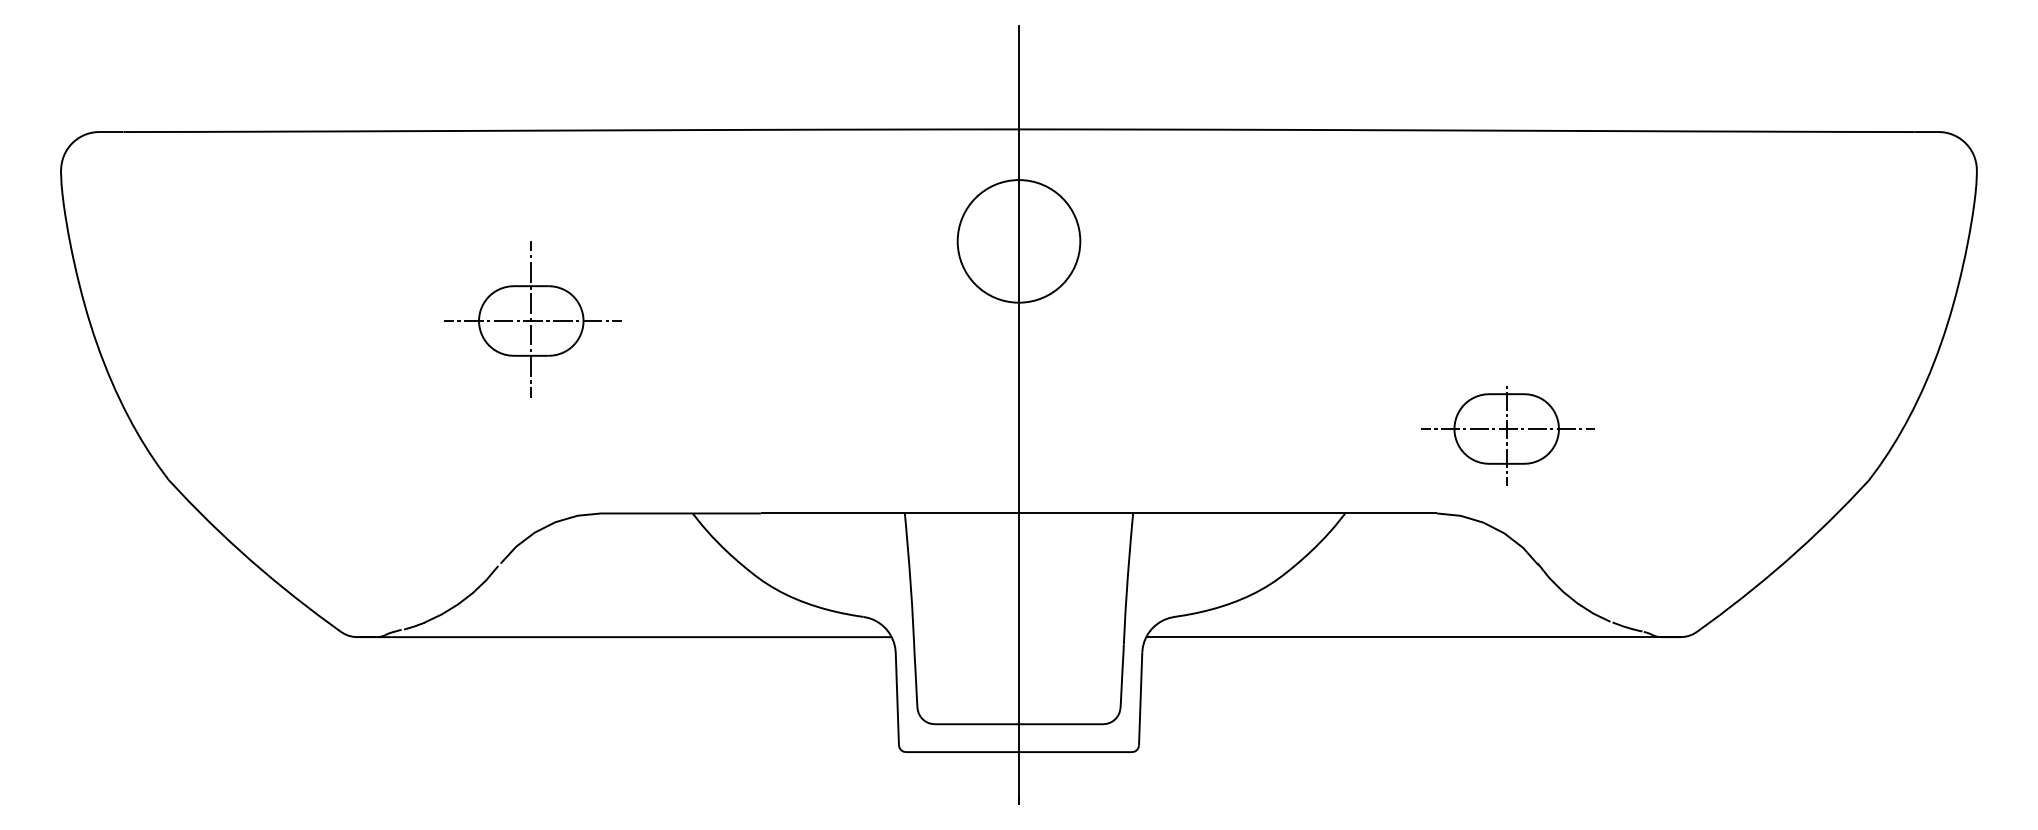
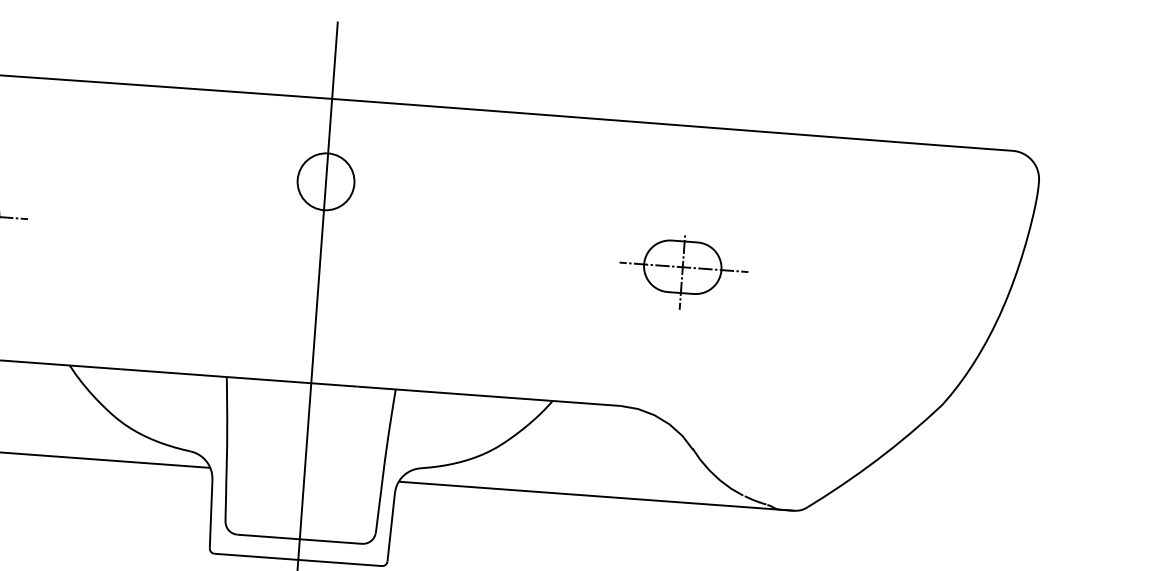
circle: (1018, 241) -> (325, 181), size x0.62
part: (1507, 435) -> (683, 272), moved

